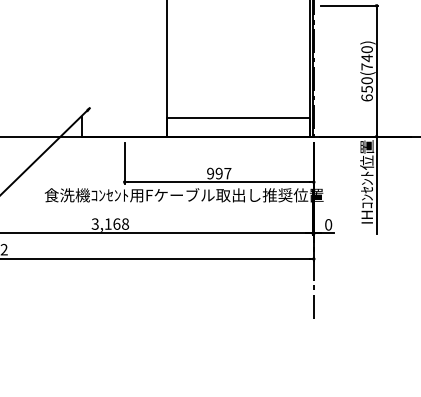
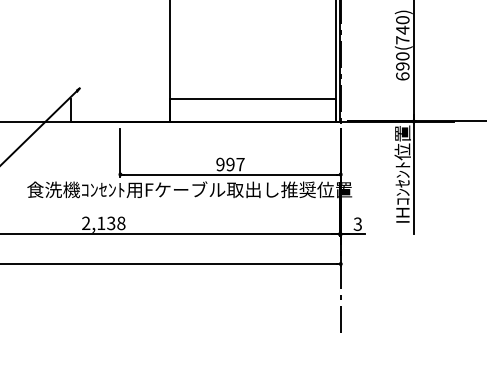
text: (366, 88) -> (402, 65), 650(740) -> 690(740)
text: (105, 223) -> (98, 222), 3,168 -> 2,138
text: (328, 224) -> (357, 223), 0 -> 3

